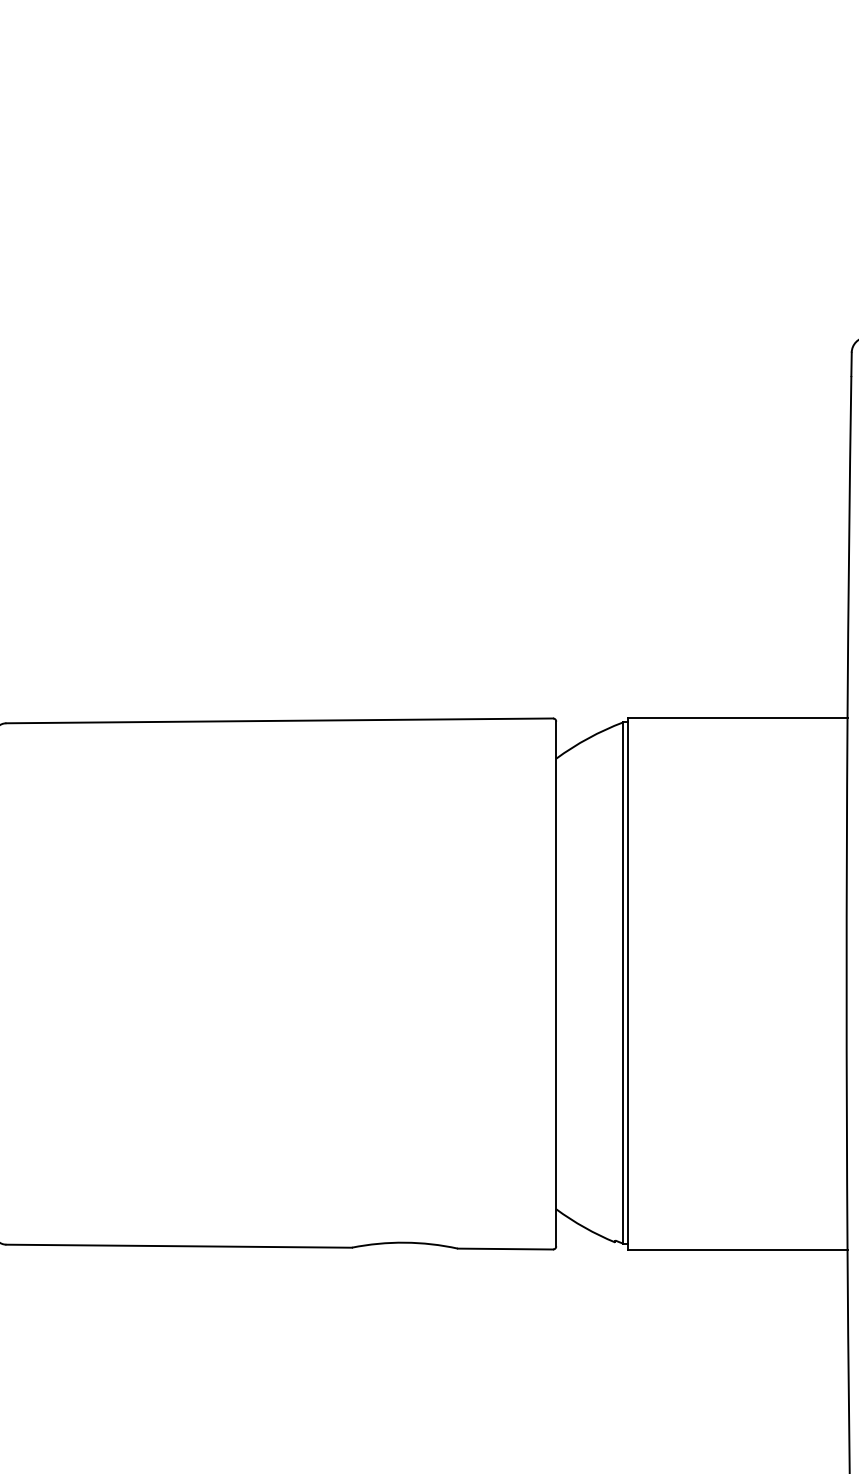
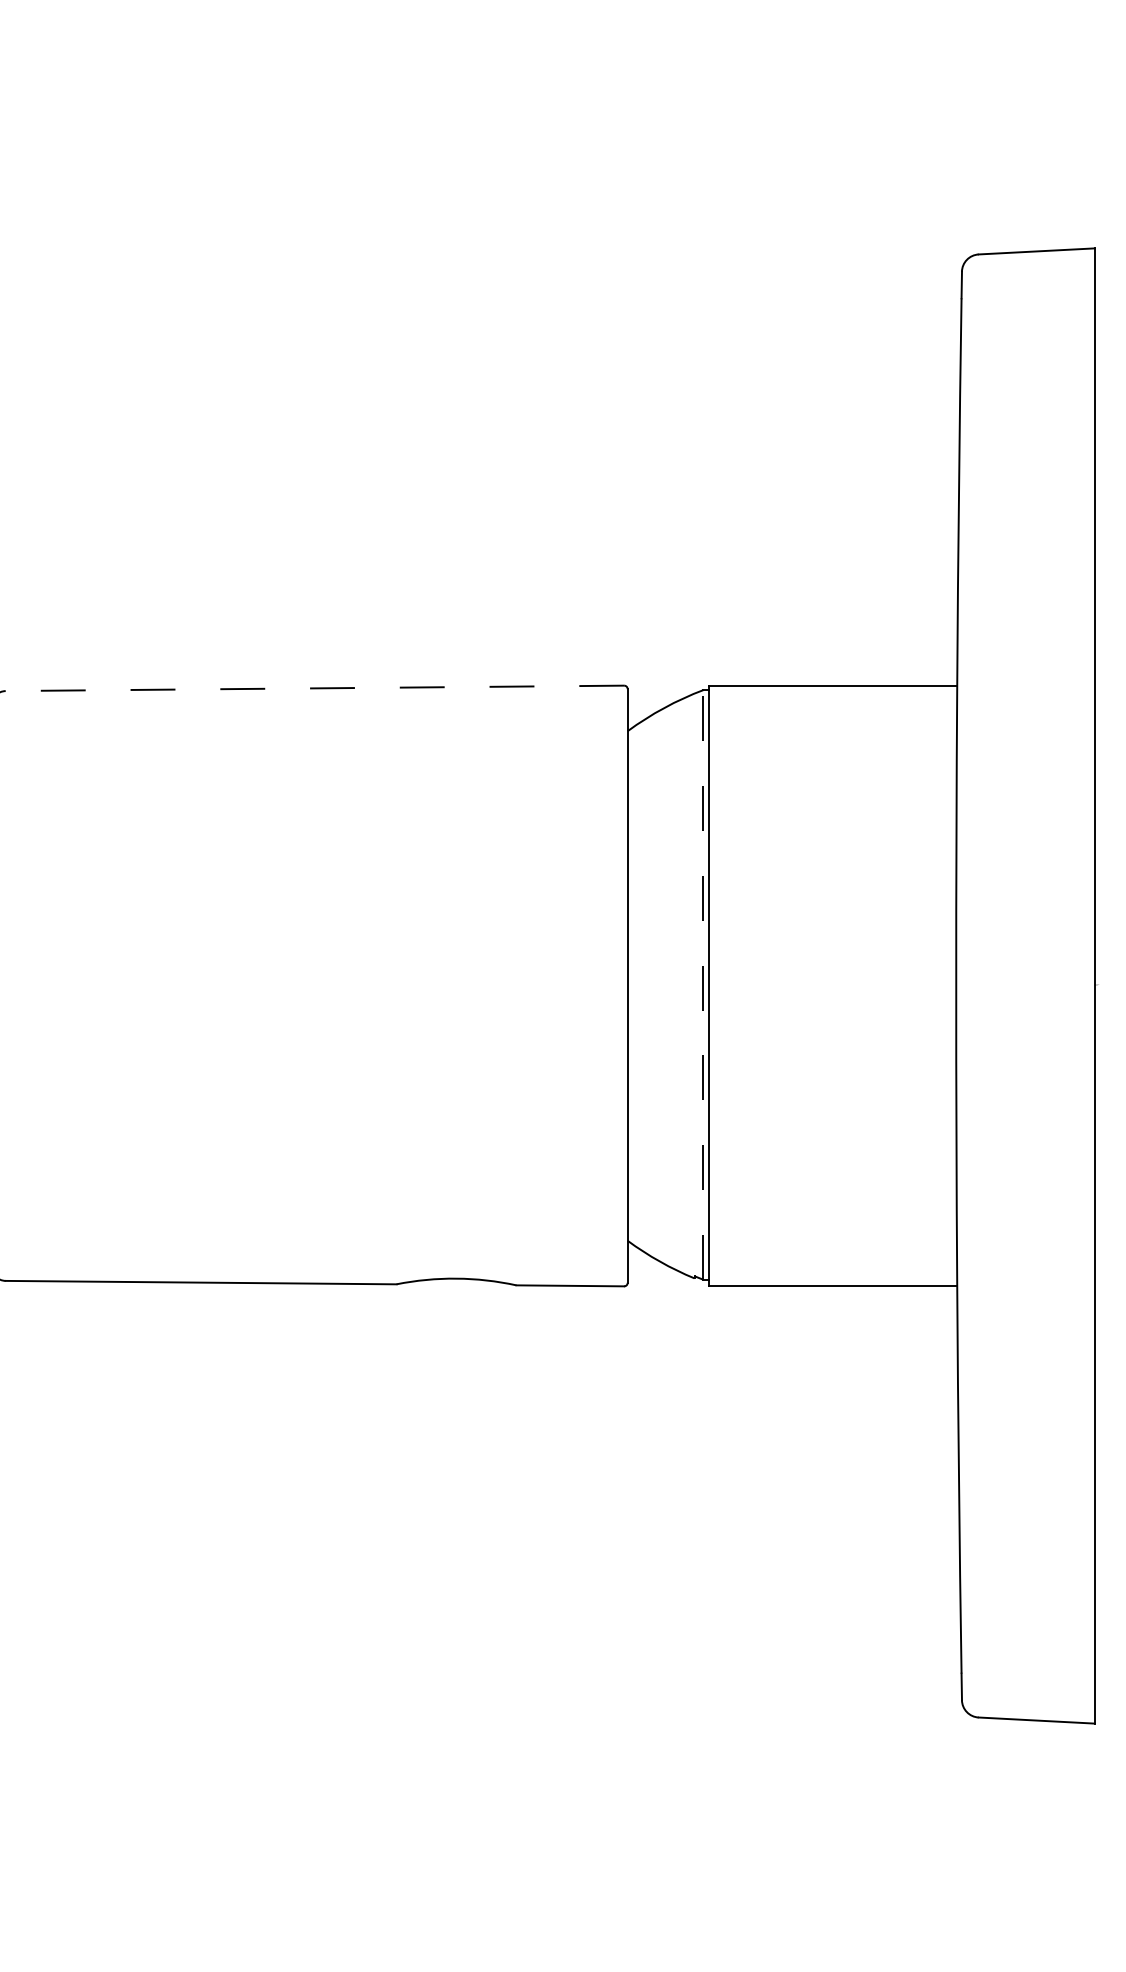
line: (279, 720) -> (314, 688), solid -> dashed
line: (623, 982) -> (703, 984), solid -> dashed

